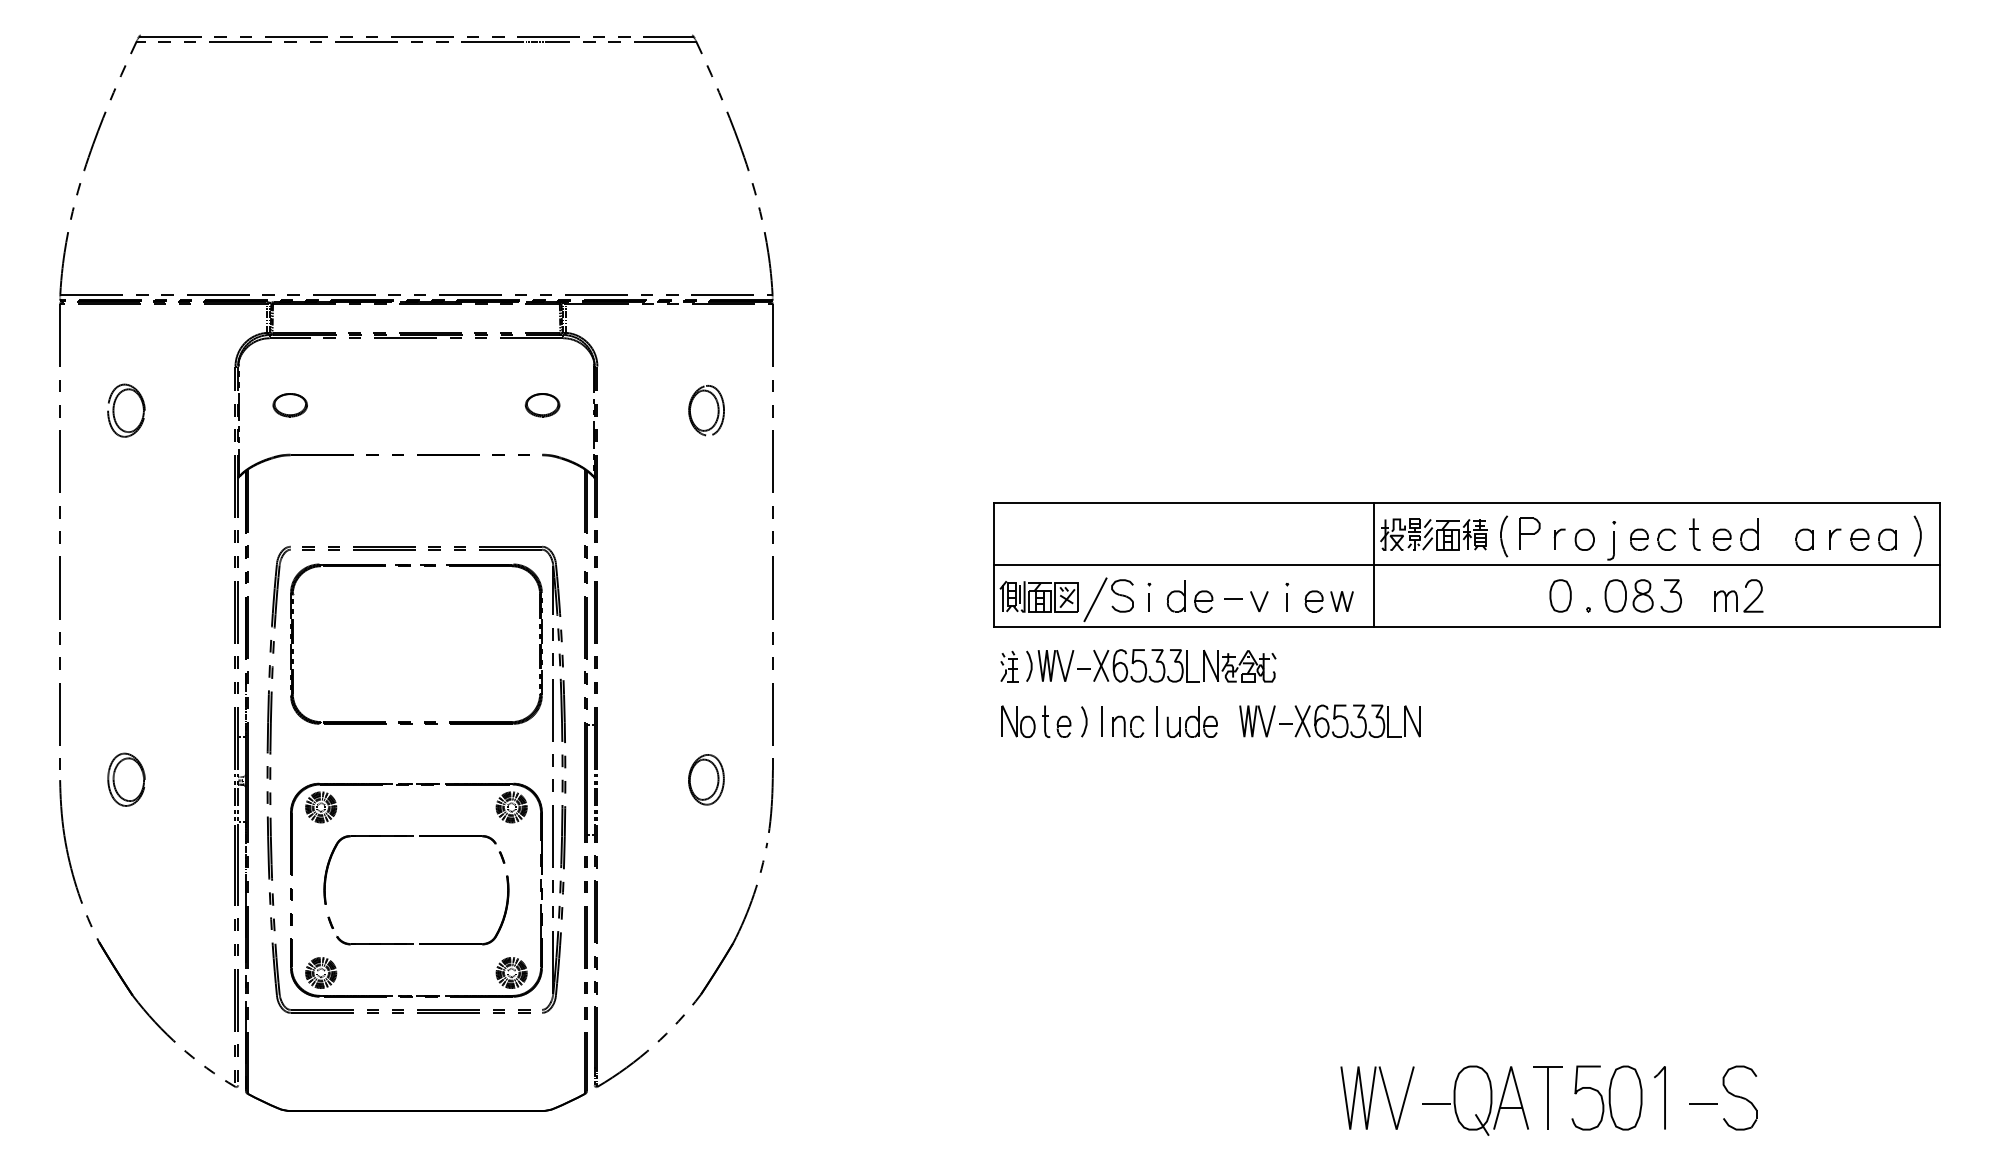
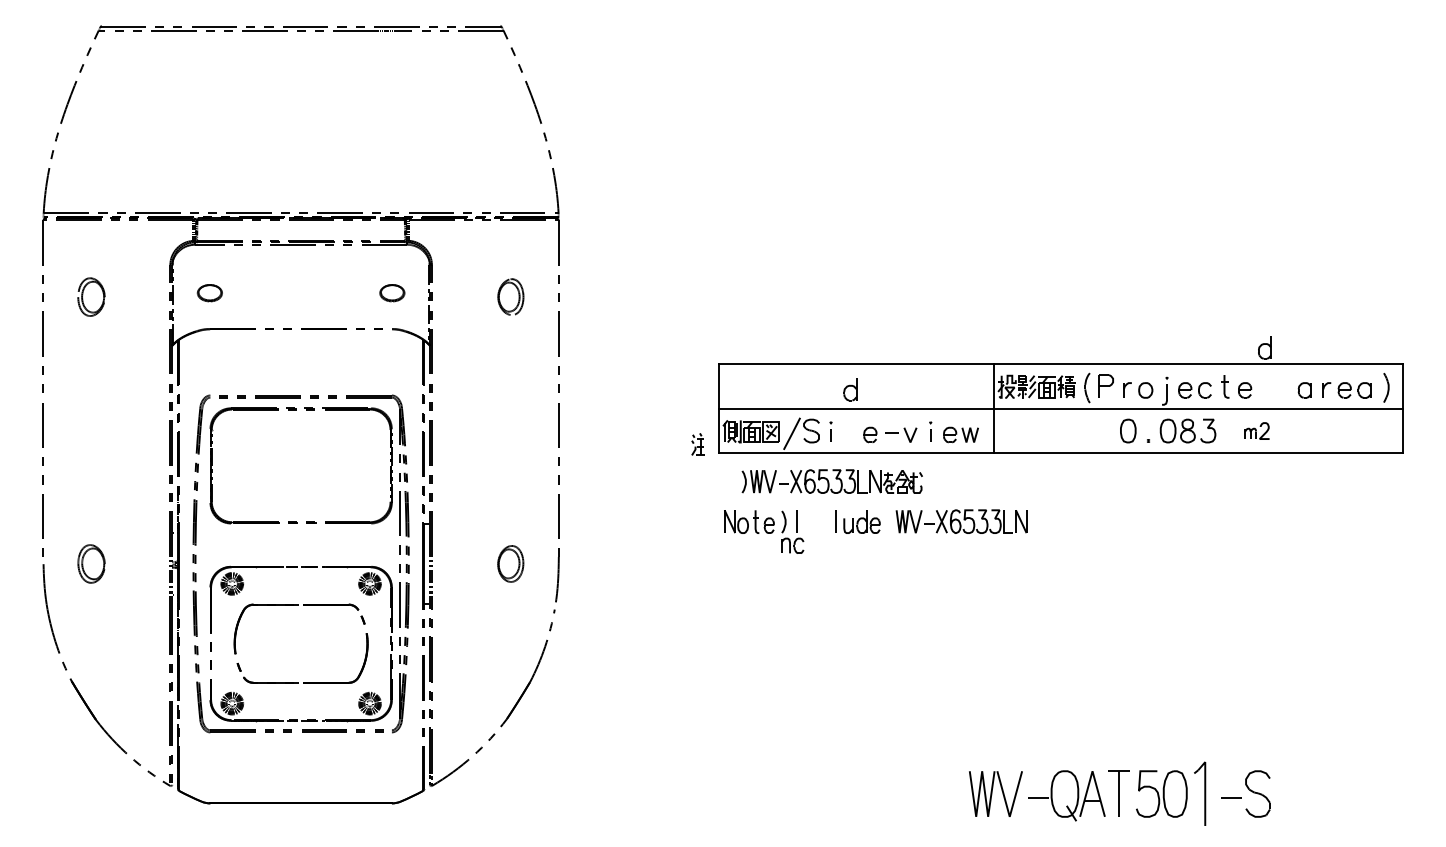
part: (1749, 534) -> (1264, 347), moved
part: (1738, 595) -> (1256, 430), size x0.7
part: (1175, 596) -> (849, 389), moved
part: (1009, 666) -> (698, 444), moved
part: (1128, 726) -> (792, 545), moved
part: (1659, 1097) -> (1199, 793), size x1.4

